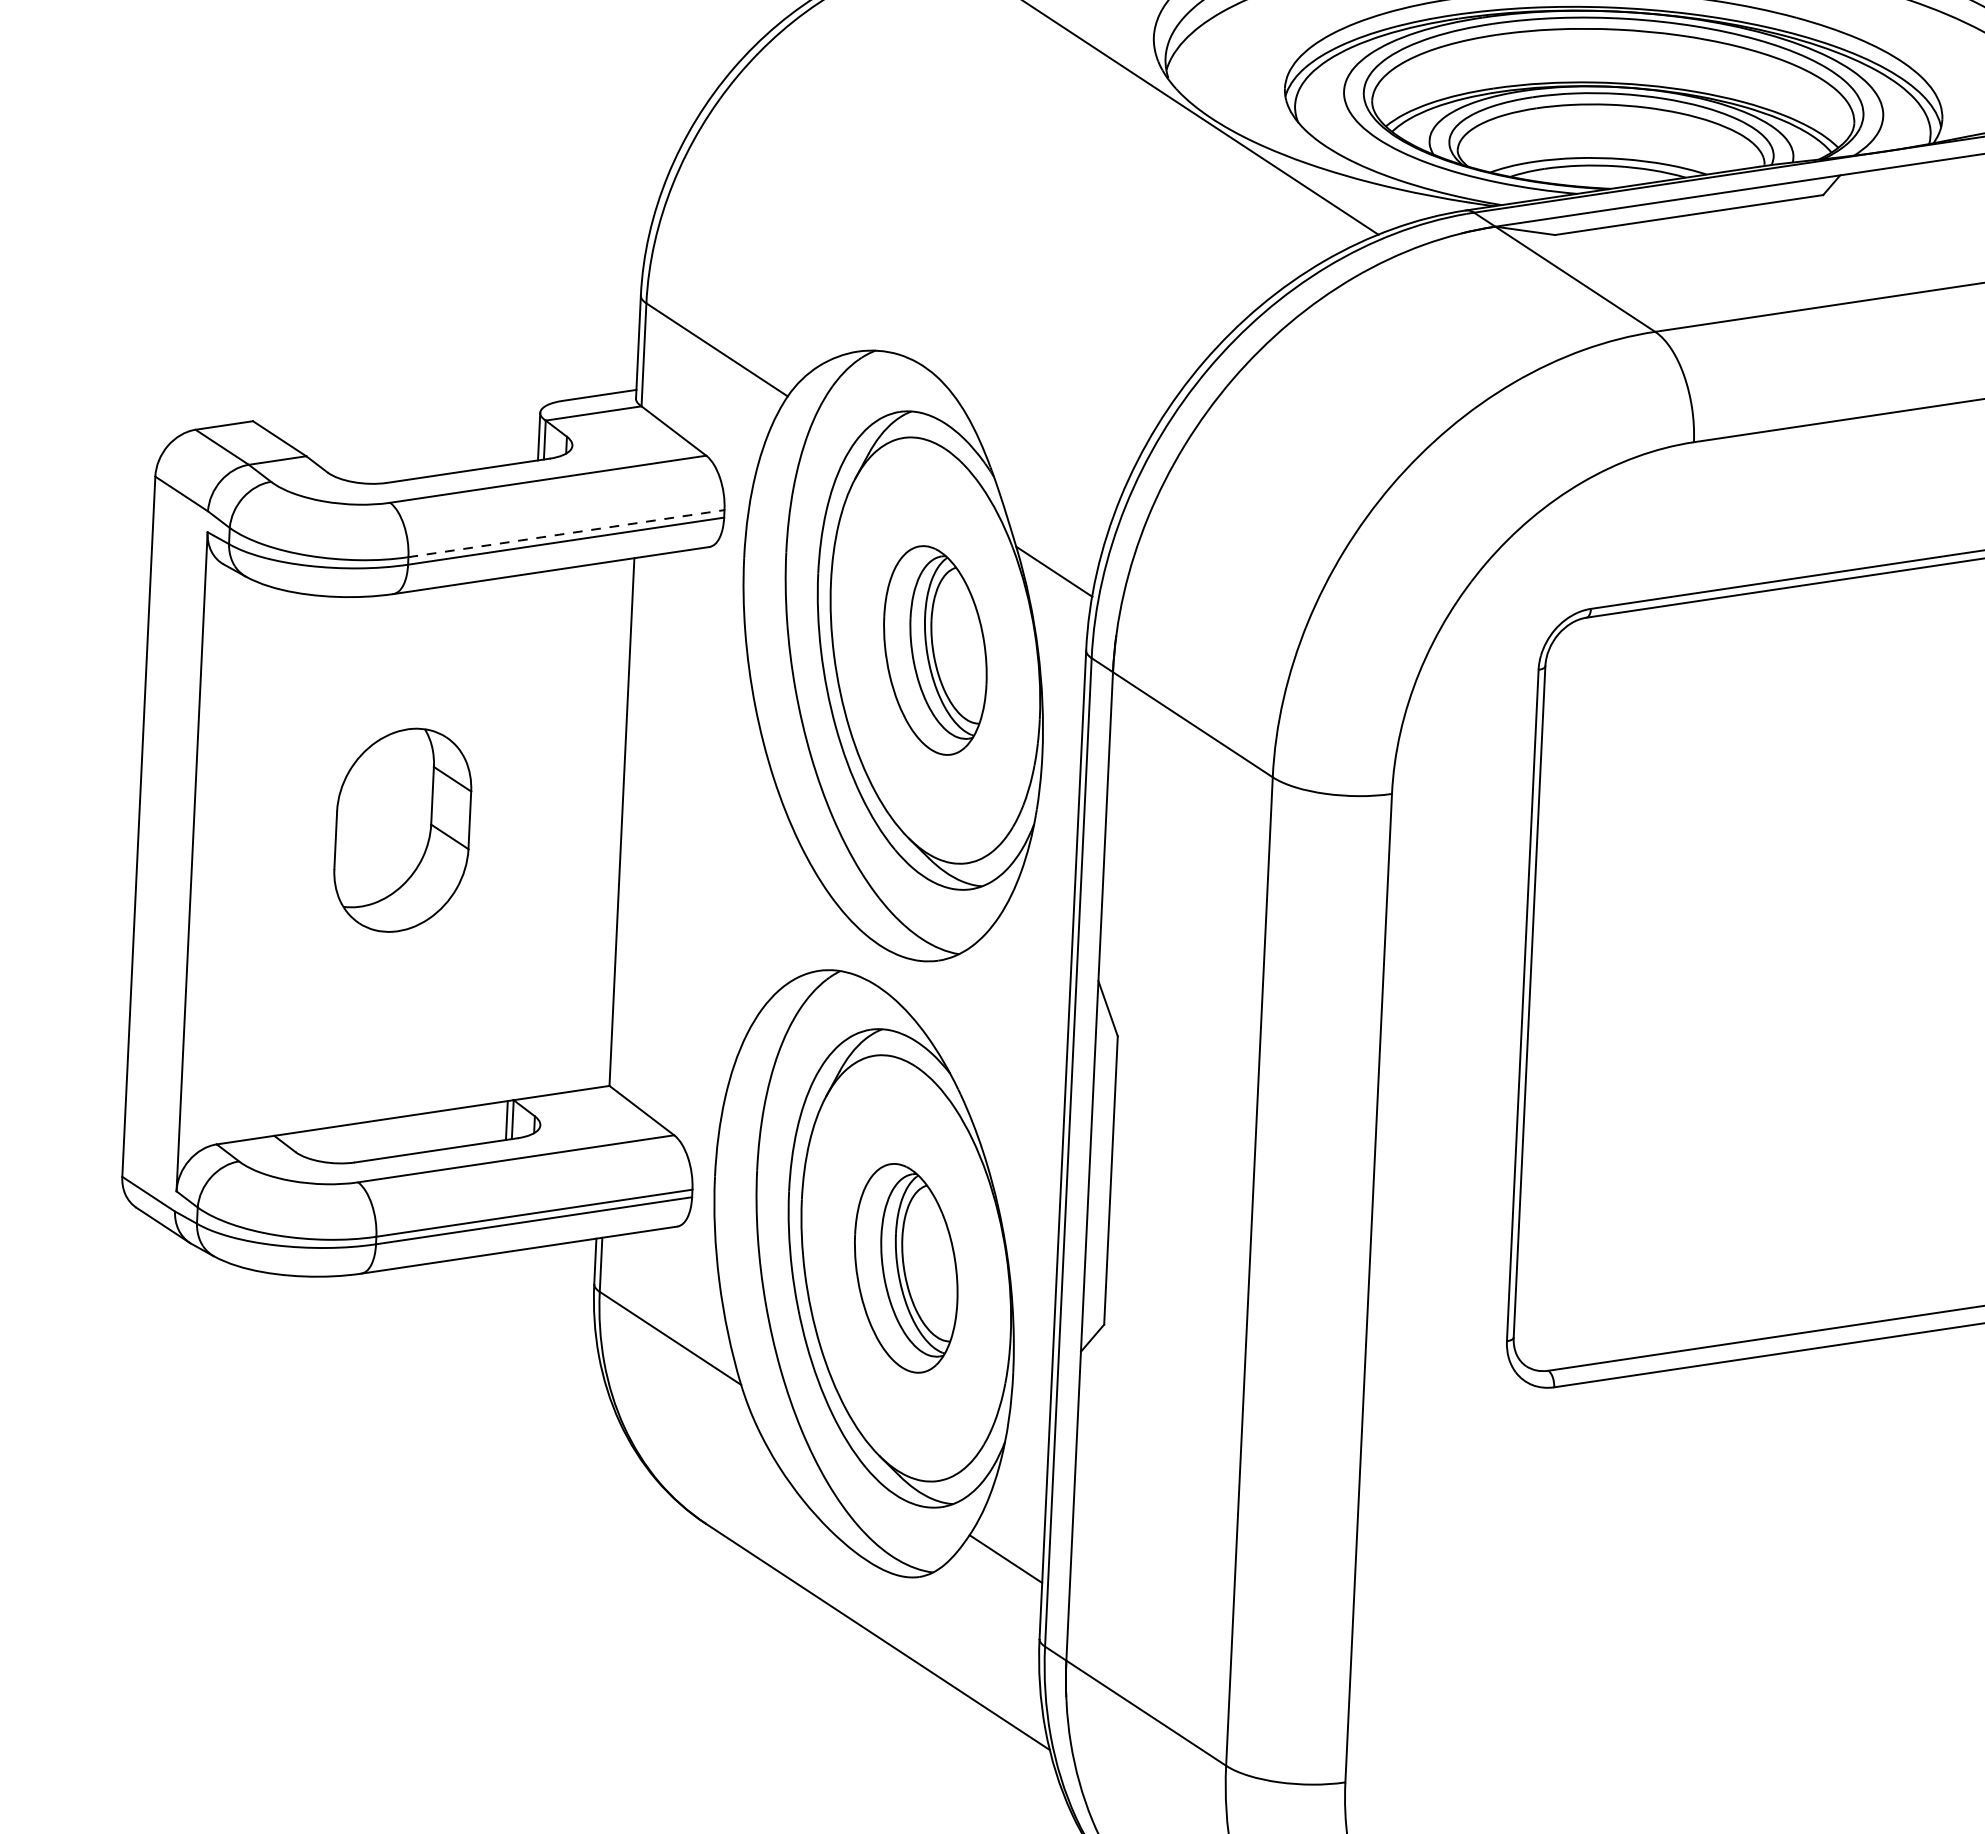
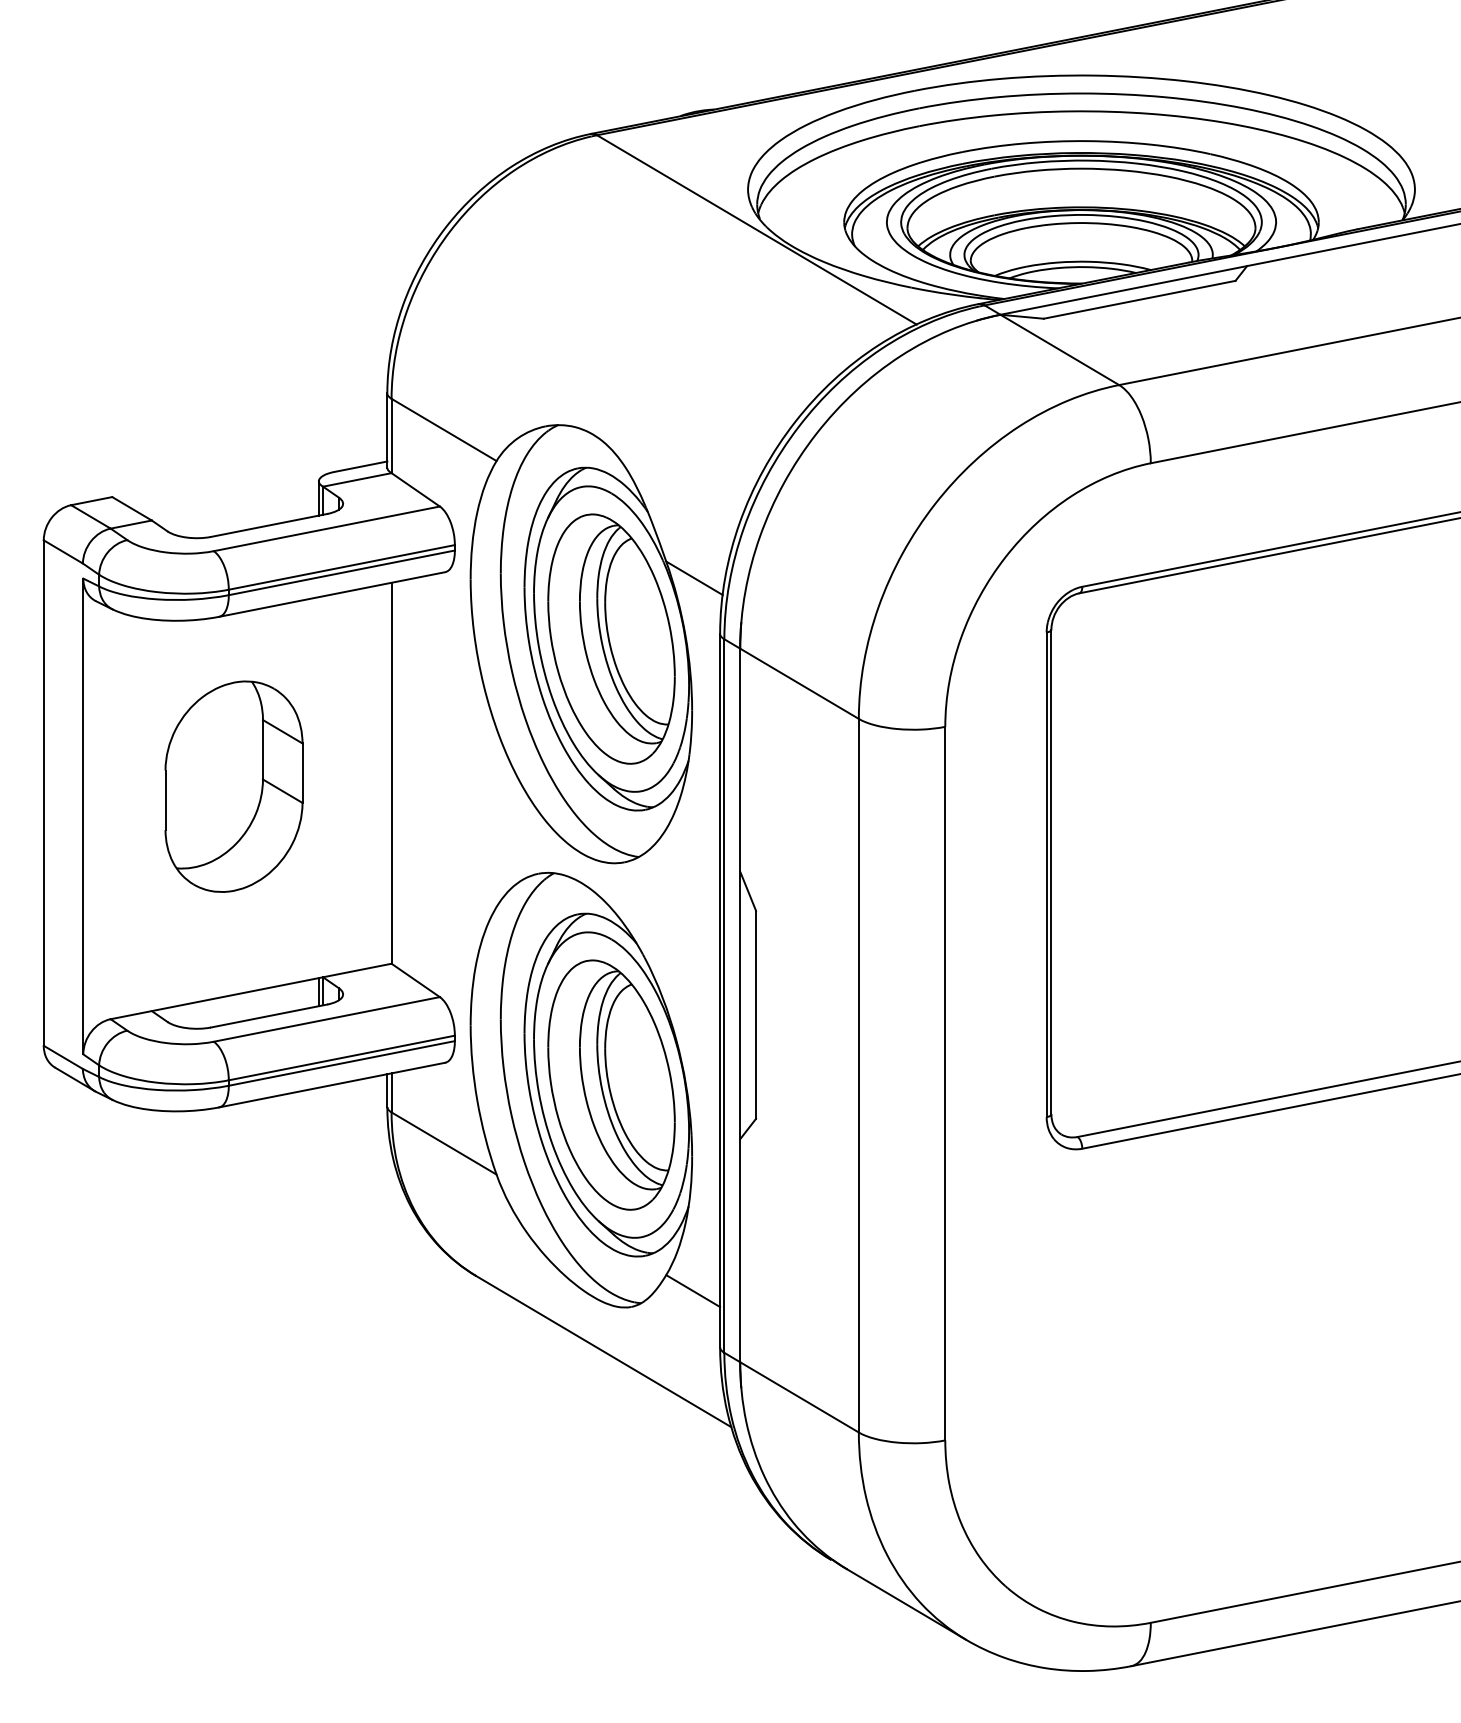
line: (567, 533) -> (342, 567), dashed -> solid
part: (935, 649) -> (611, 638), size x1.67
part: (402, 830) -> (233, 786), size x1.43
part: (906, 1267) -> (611, 1084), size x1.67

